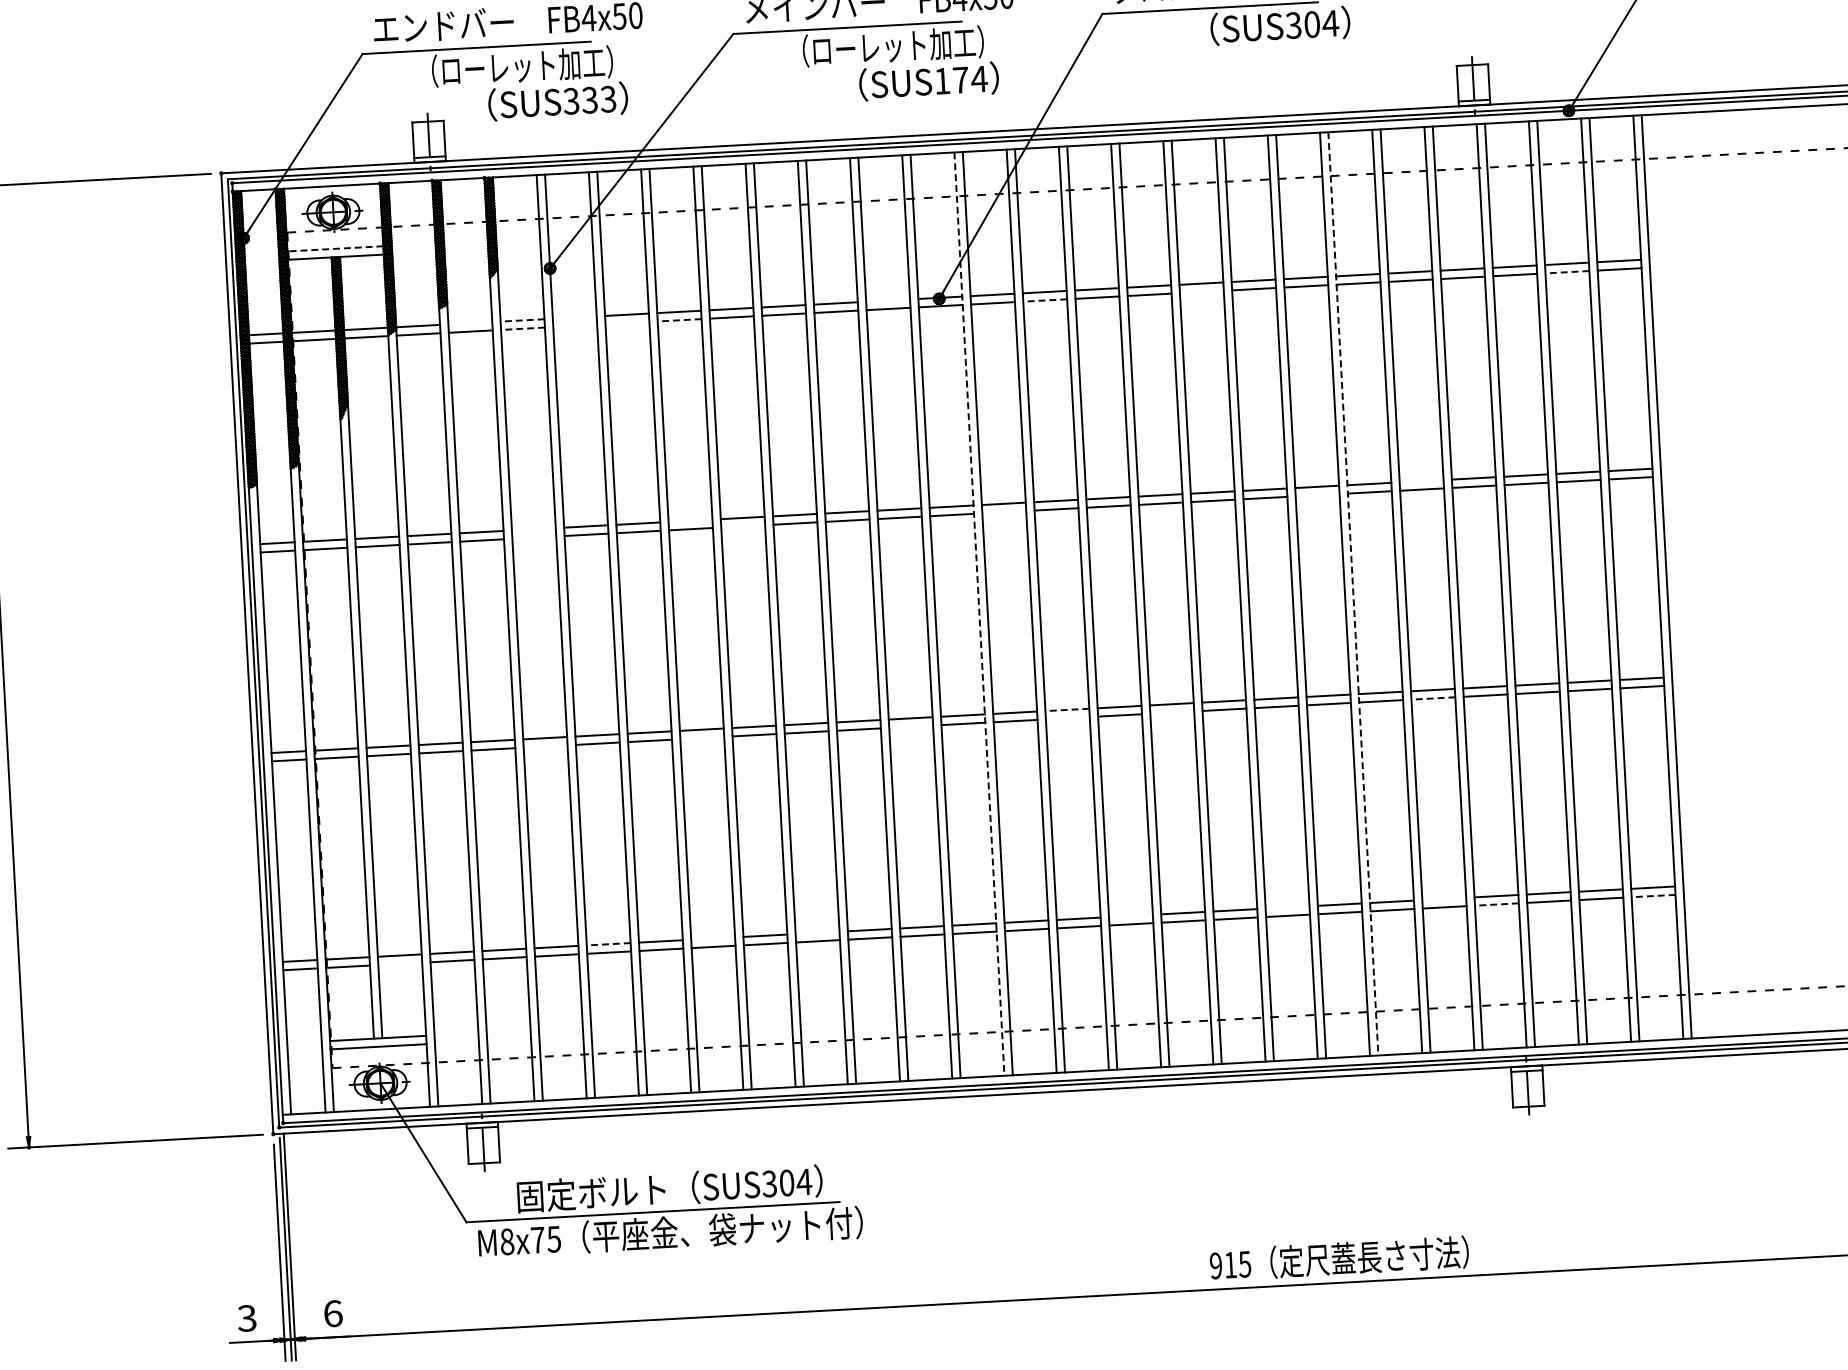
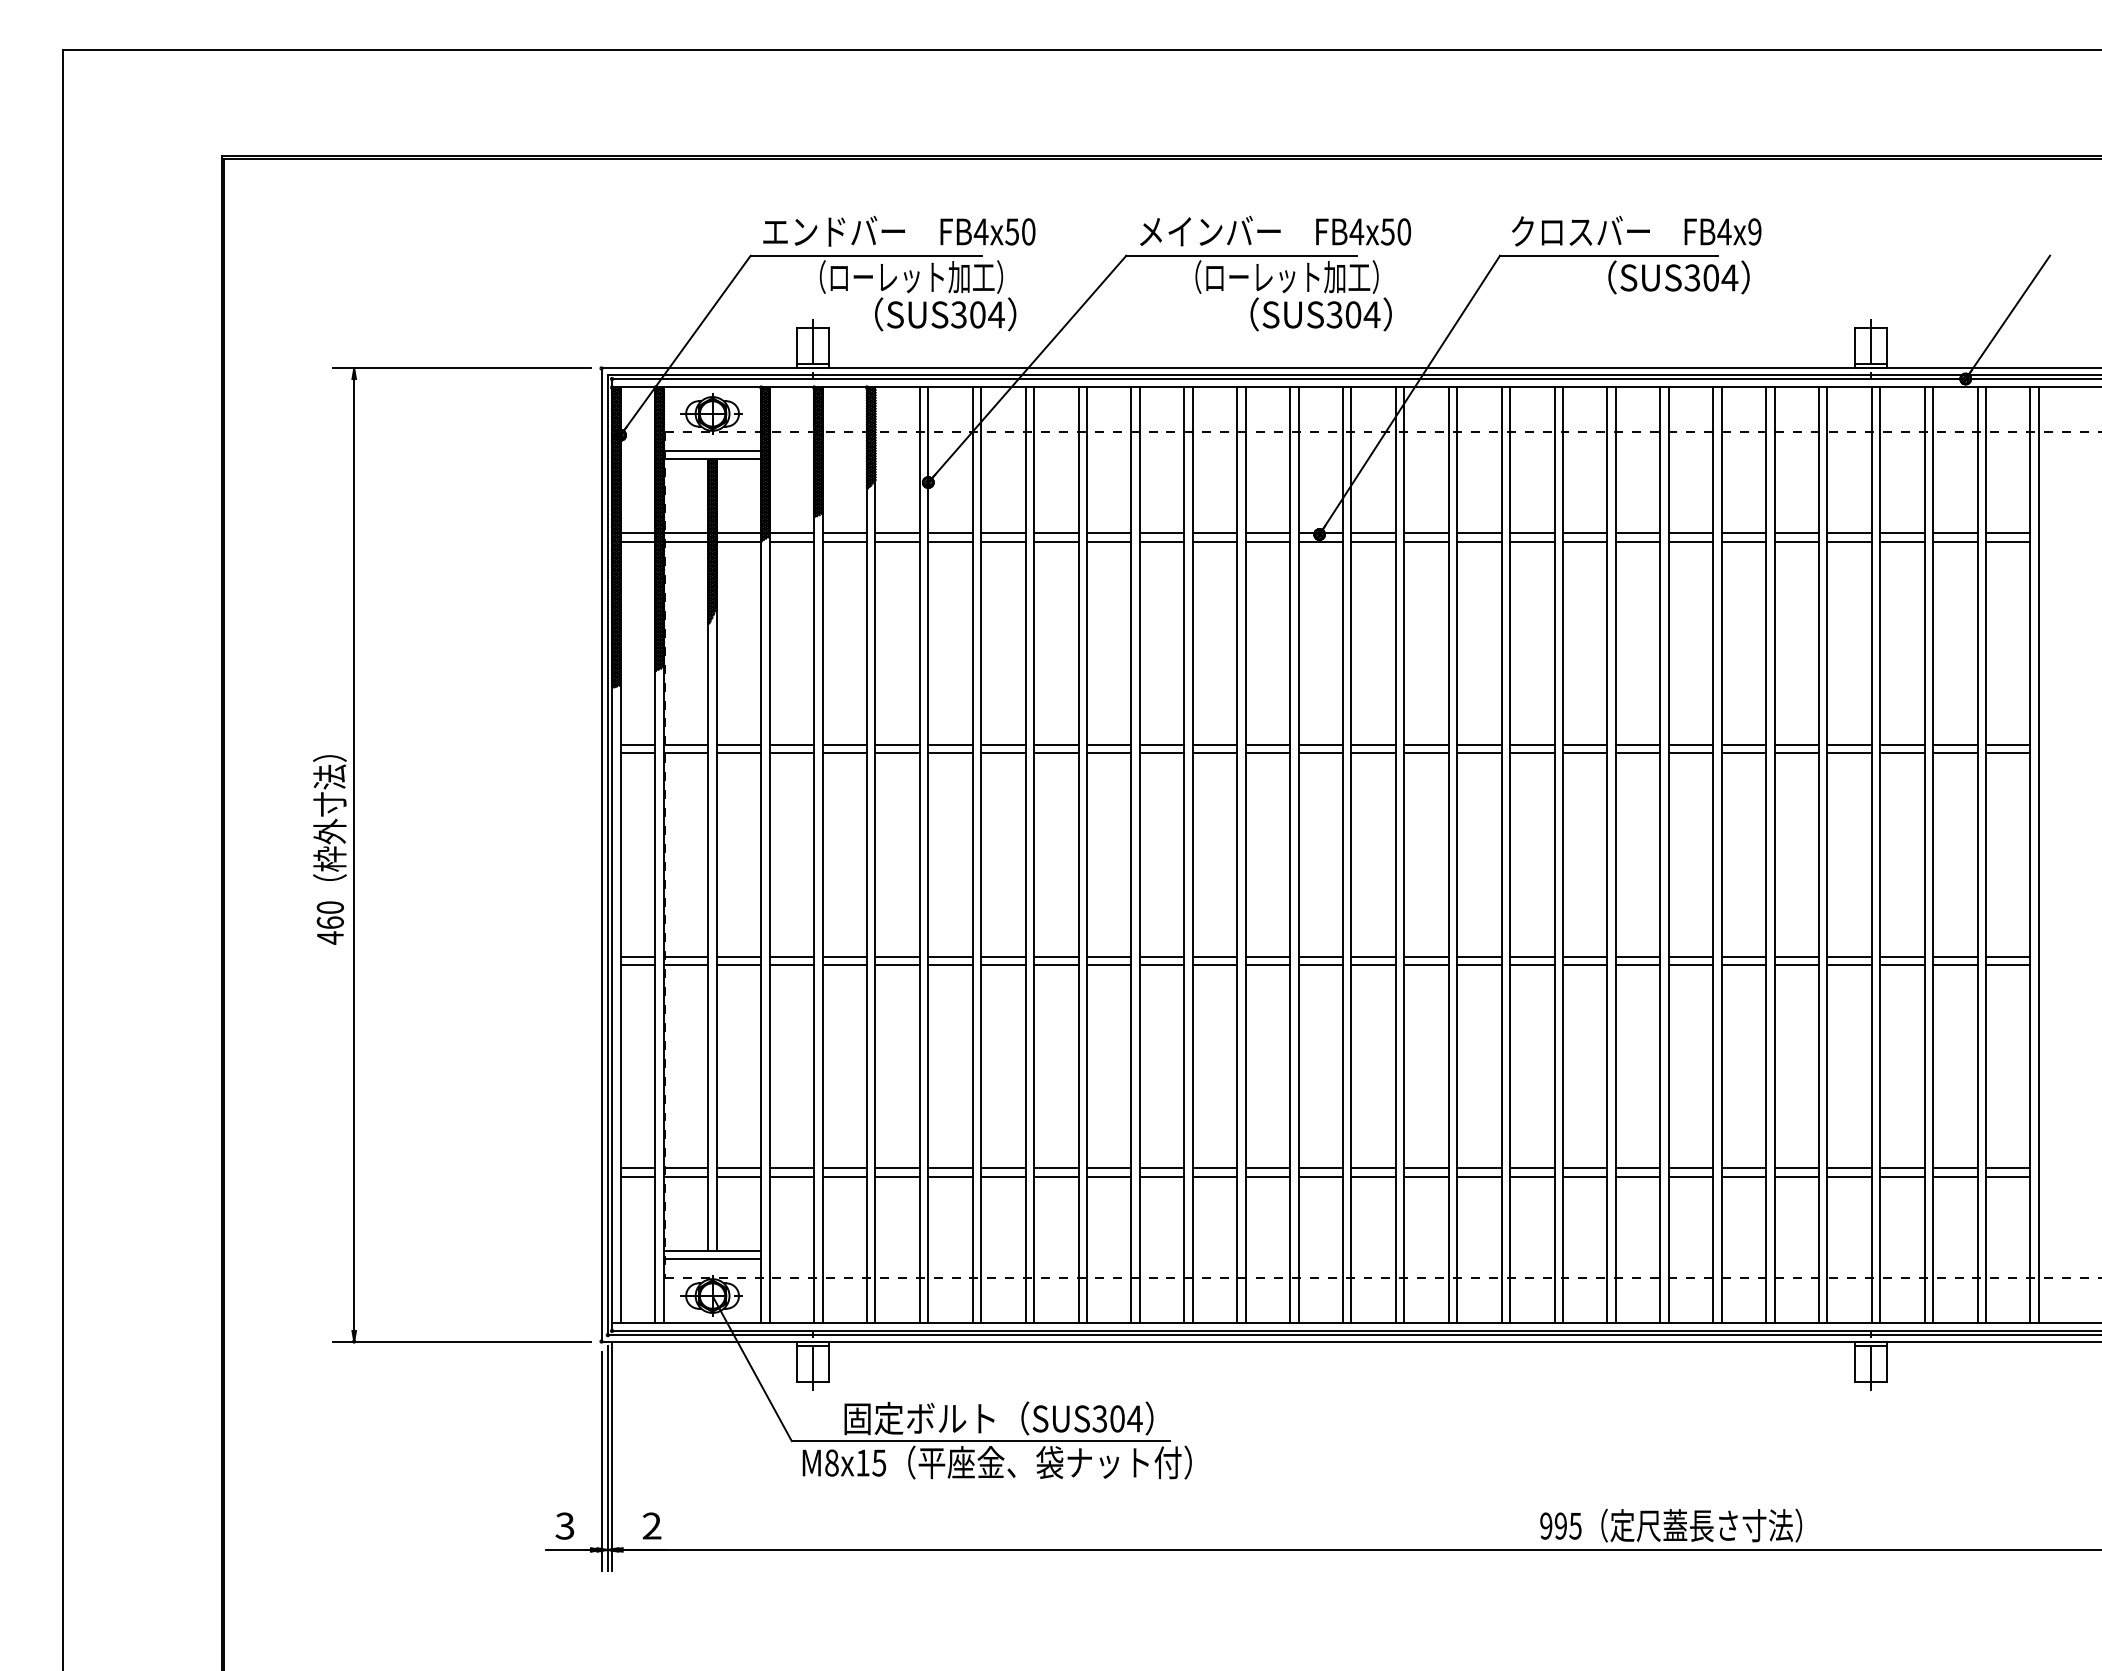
text: (951, 80) -> (1343, 314), SUS174 -> SUS304
text: (598, 99) -> (986, 314), SUS333 -> SUS304
line: (335, 248) -> (712, 450), dashed -> solid
line: (1566, 271) -> (1954, 541), dashed -> solid
line: (1201, 291) -> (1584, 541), added
line: (887, 300) -> (1267, 533), added
line: (1045, 300) -> (1426, 541), dashed -> solid
line: (574, 317) -> (950, 533), added
line: (678, 319) -> (1055, 541), dashed -> solid
line: (522, 320) -> (897, 533), dashed -> solid
line: (627, 322) -> (1003, 541), added
line: (470, 323) -> (844, 533), added
line: (575, 325) -> (950, 541), added
line: (522, 328) -> (897, 541), dashed -> solid
line: (1421, 481) -> (1796, 745), added
line: (1317, 495) -> (1690, 753), added
line: (1004, 512) -> (1373, 753), added
line: (690, 521) -> (1056, 745), added
line: (743, 526) -> (1109, 753), added
line: (533, 529) -> (897, 745), added
line: (534, 537) -> (897, 753), added
line: (1353, 594) -> (1721, 855), dashed -> solid
line: (979, 614) -> (1342, 855), dashed -> solid
line: (1433, 698) -> (1796, 965), dashed -> solid
line: (1067, 709) -> (1426, 956), dashed -> solid
line: (1172, 713) -> (1532, 965), added
line: (1067, 718) -> (1426, 965), added
line: (910, 727) -> (1267, 965), added
line: (702, 738) -> (1056, 965), added
line: (545, 747) -> (897, 965), added
line: (1652, 896) -> (2007, 1176), dashed -> solid
line: (1444, 899) -> (1796, 1168), added
line: (1496, 904) -> (1849, 1176), dashed -> solid
line: (1287, 907) -> (1637, 1168), added
line: (1131, 916) -> (1479, 1168), added
line: (817, 933) -> (1161, 1168), added
line: (713, 939) -> (1056, 1168), added
line: (608, 944) -> (950, 1168), dashed -> solid
line: (399, 963) -> (738, 1176), added
text: (537, 1239) -> (862, 1462), M8x75 -> M8x15
text: (1230, 1264) -> (1560, 1525), 915 -> 995
text: (332, 1313) -> (651, 1525), 6 -> 2

